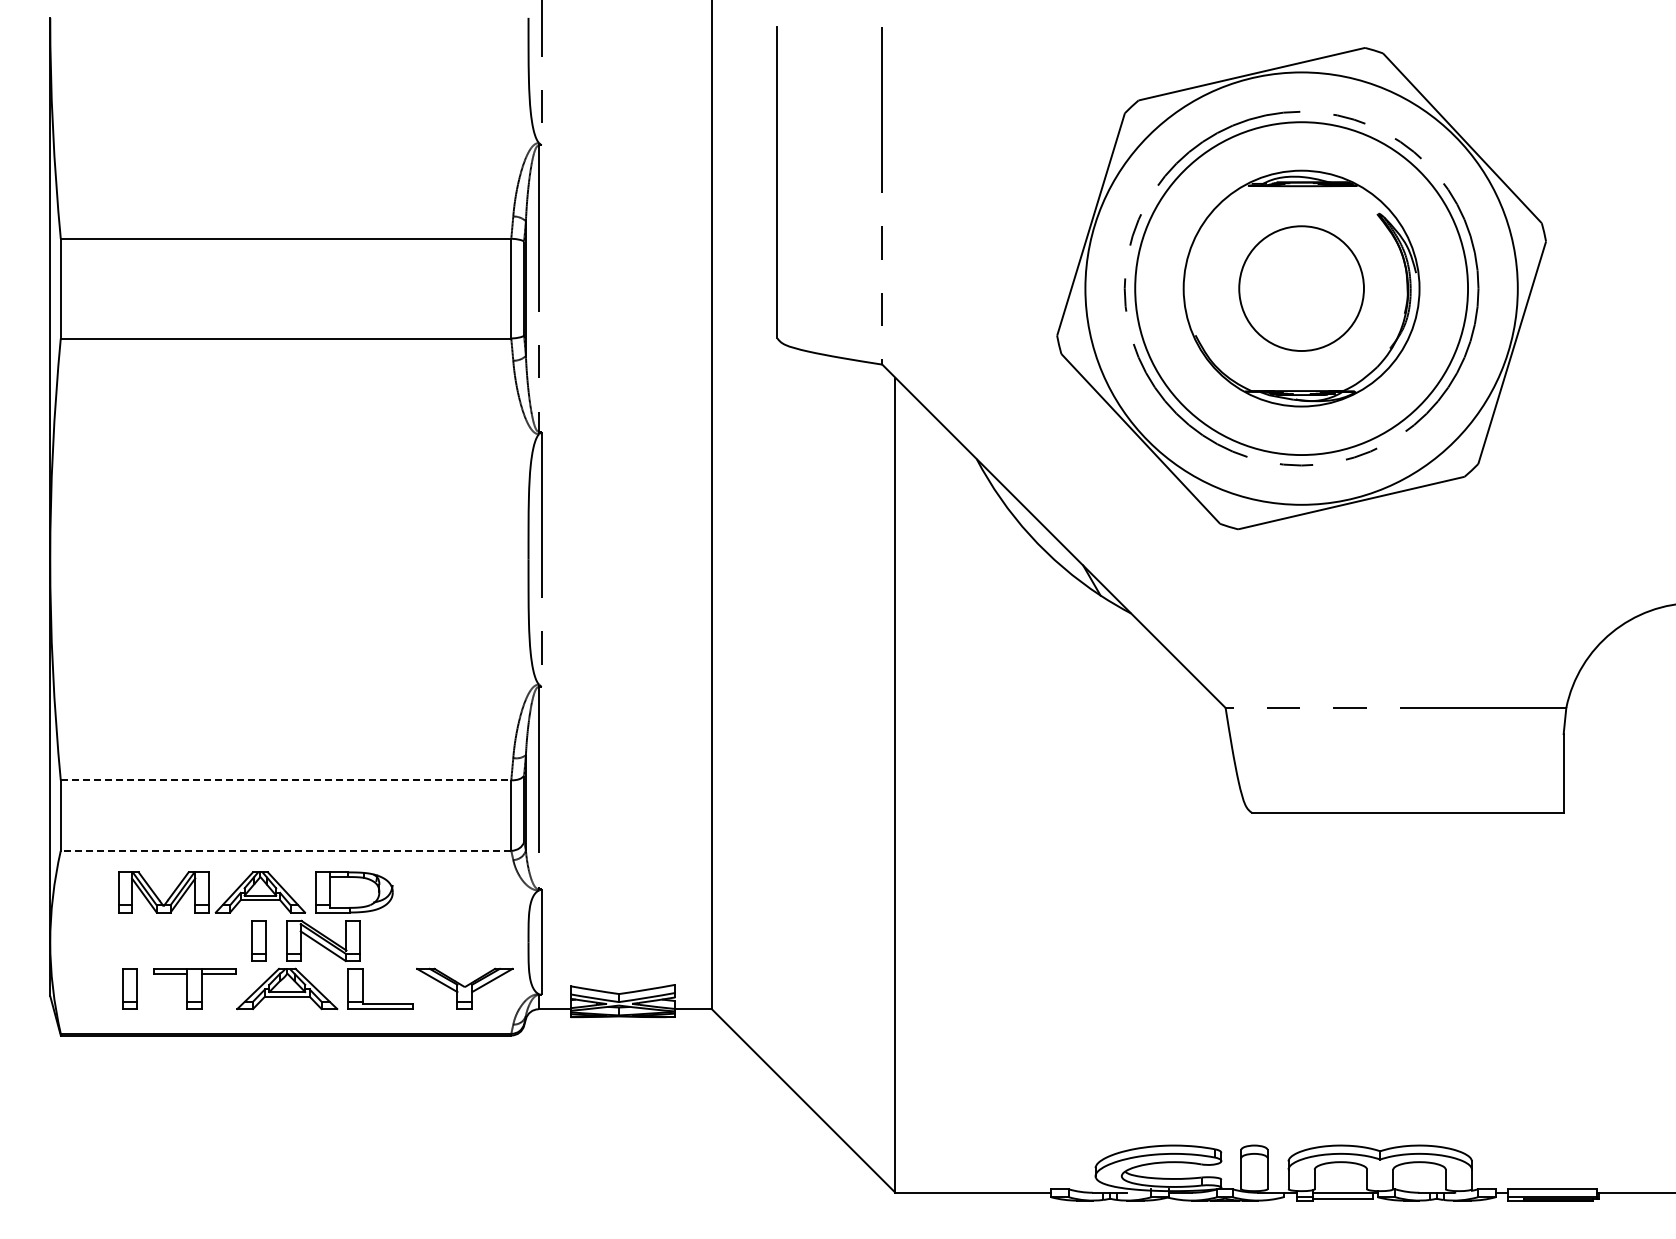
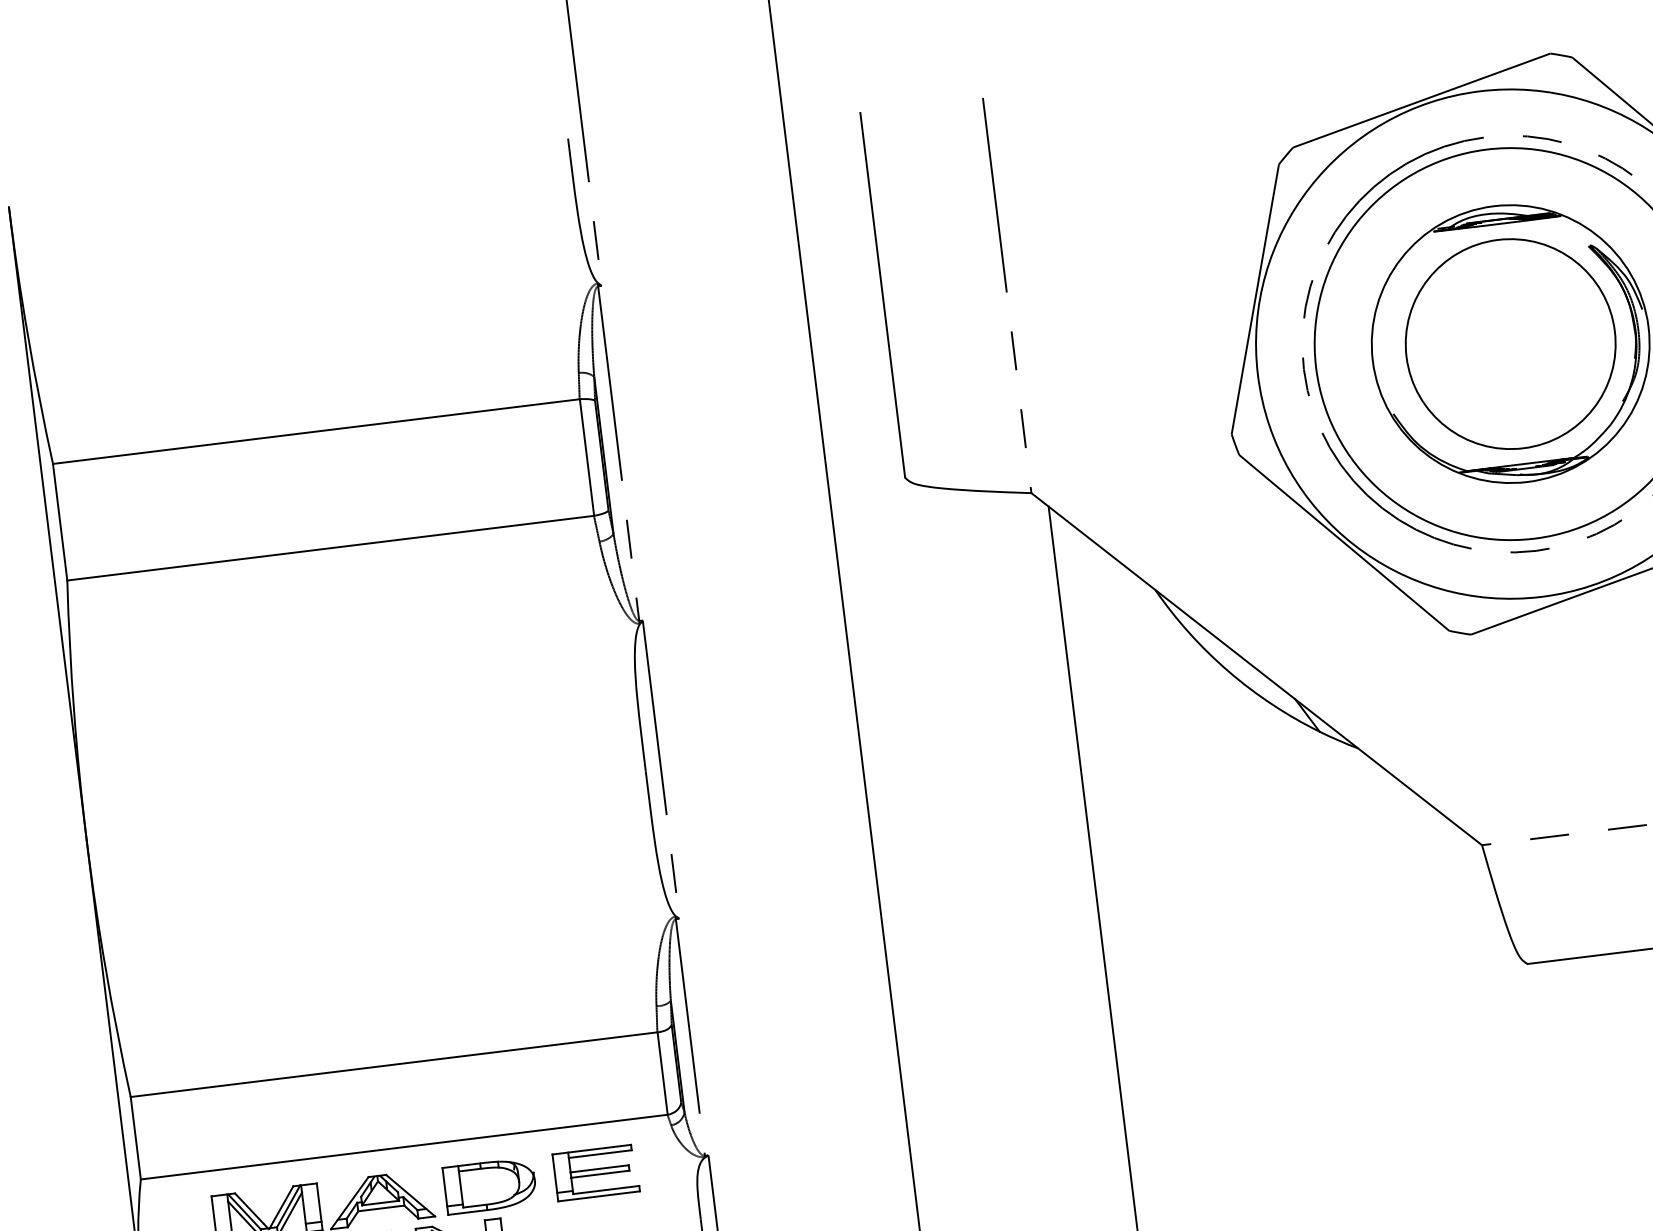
circle: (1301, 288) -> (1510, 343), size x1.43
line: (286, 780) -> (394, 1064), dashed -> solid
line: (285, 850) -> (403, 1146), dashed -> solid
part: (444, 892) -> (595, 1173), added

